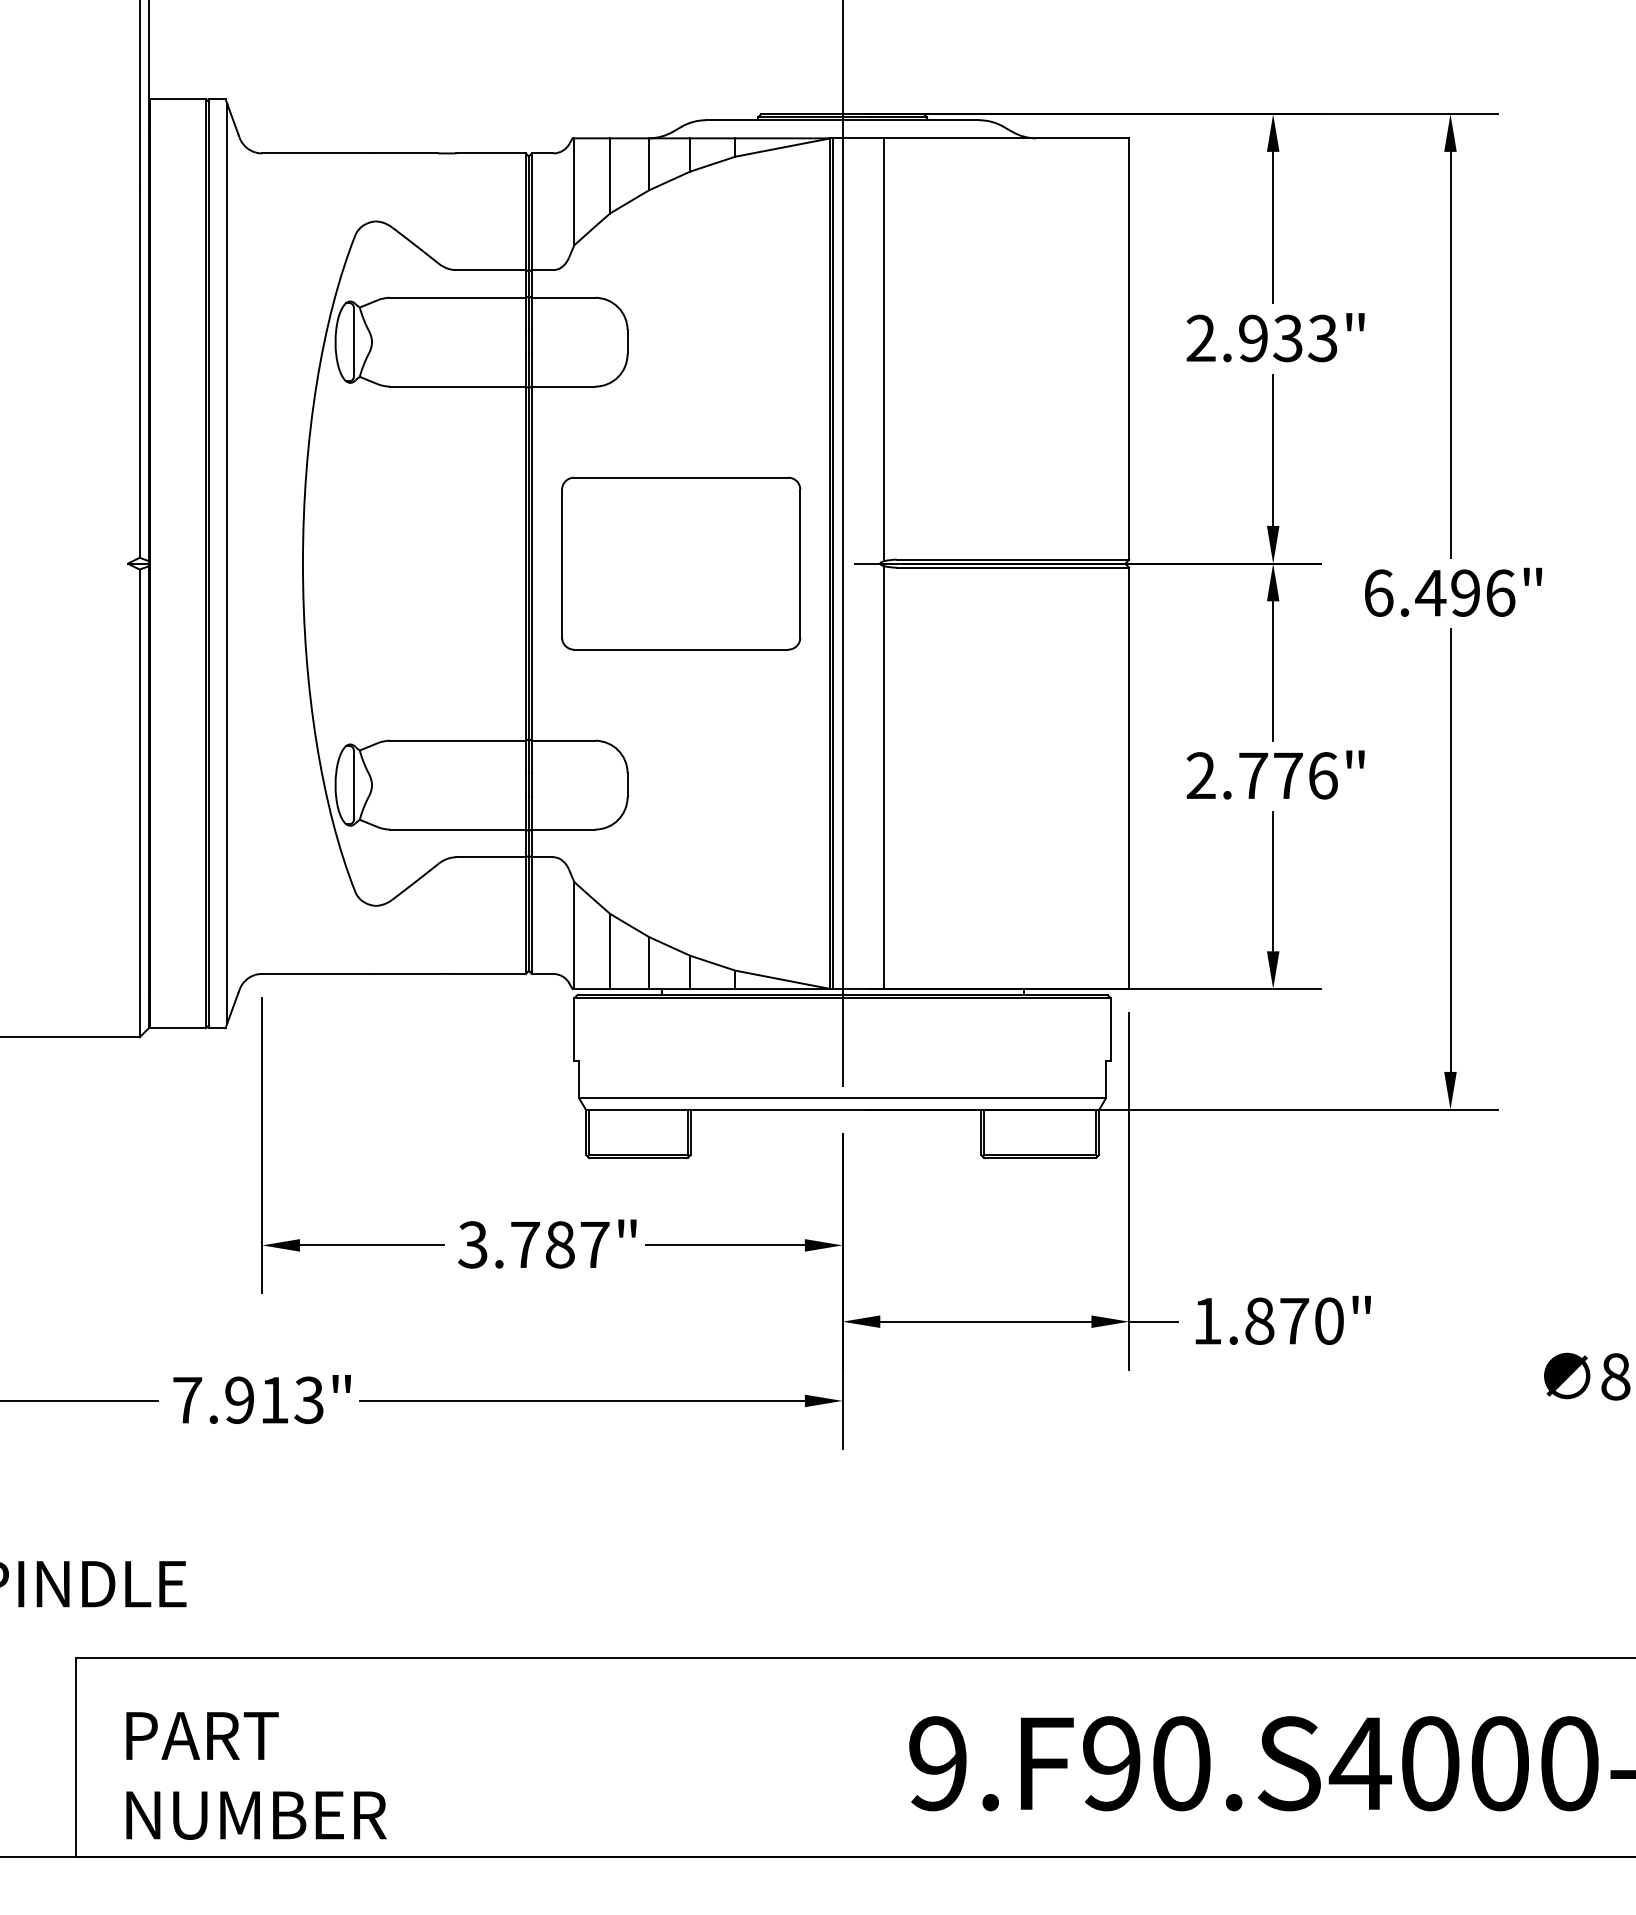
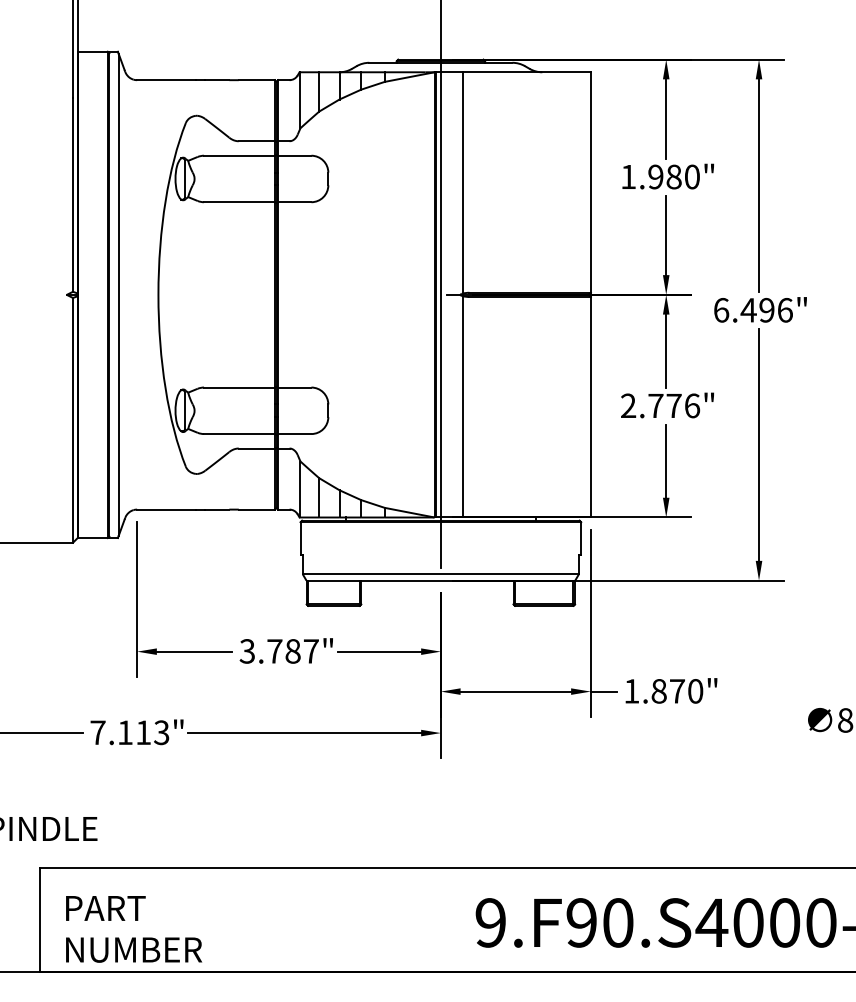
text: (1262, 337) -> (660, 176), 2.933" -> 1.980"
part: (681, 562) -> (356, 294), removed
text: (238, 1399) -> (124, 732), 7.913" -> 7.113"

